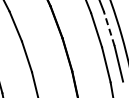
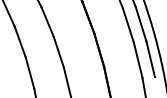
line: (108, 27) -> (140, 23), dashed -> solid

